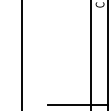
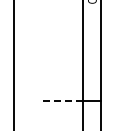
line: (69, 105) -> (61, 101), solid -> dashed

